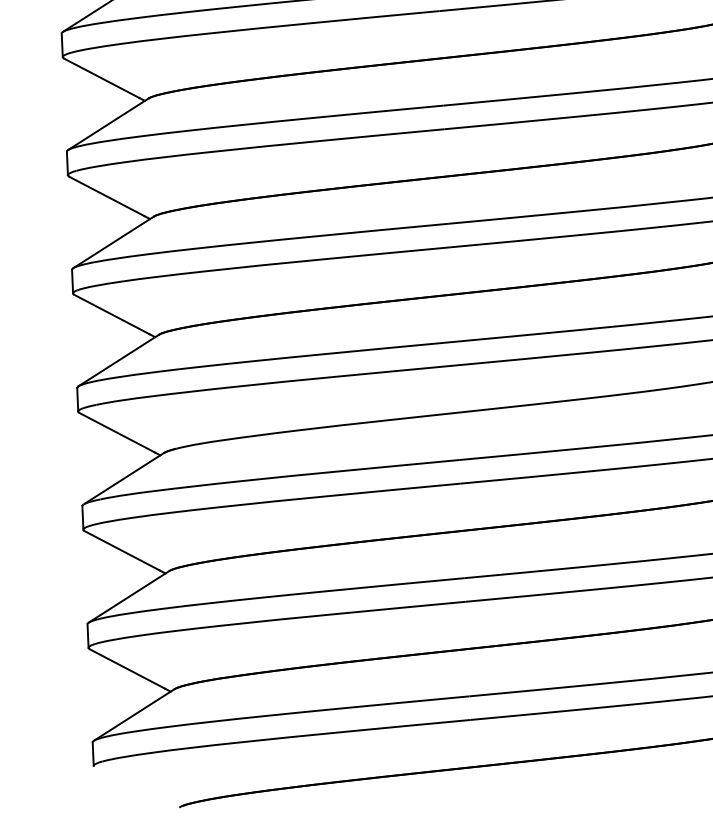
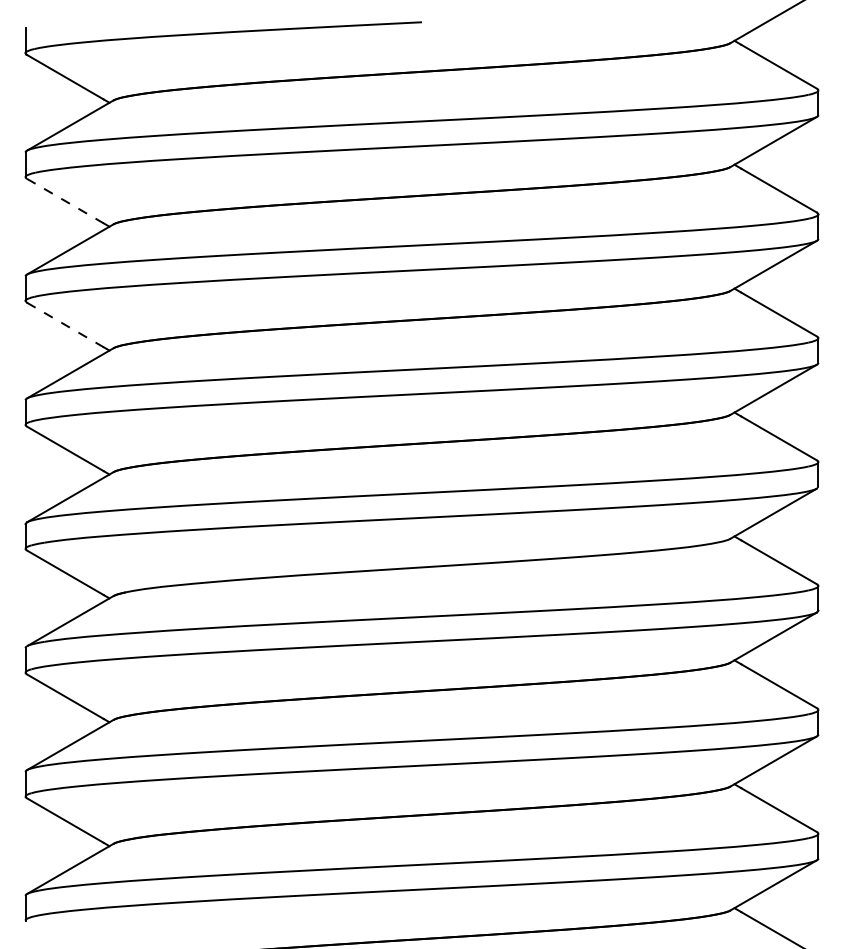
line: (101, 78) -> (65, 201), solid -> dashed
line: (107, 196) -> (65, 325), solid -> dashed

